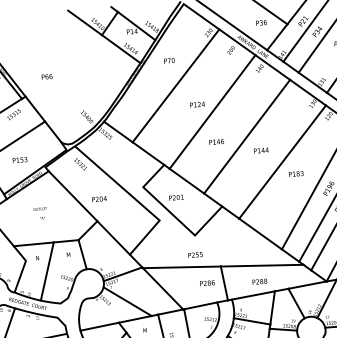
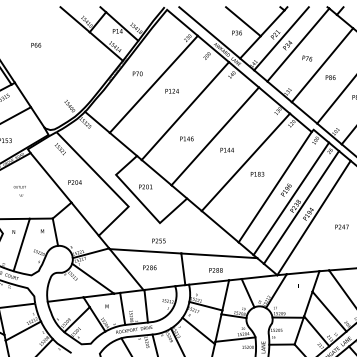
text: (169, 60) -> (137, 73), moved
text: (47, 76) -> (36, 45), moved
text: (196, 103) -> (171, 90), moved
text: (207, 282) -> (149, 267), moved

